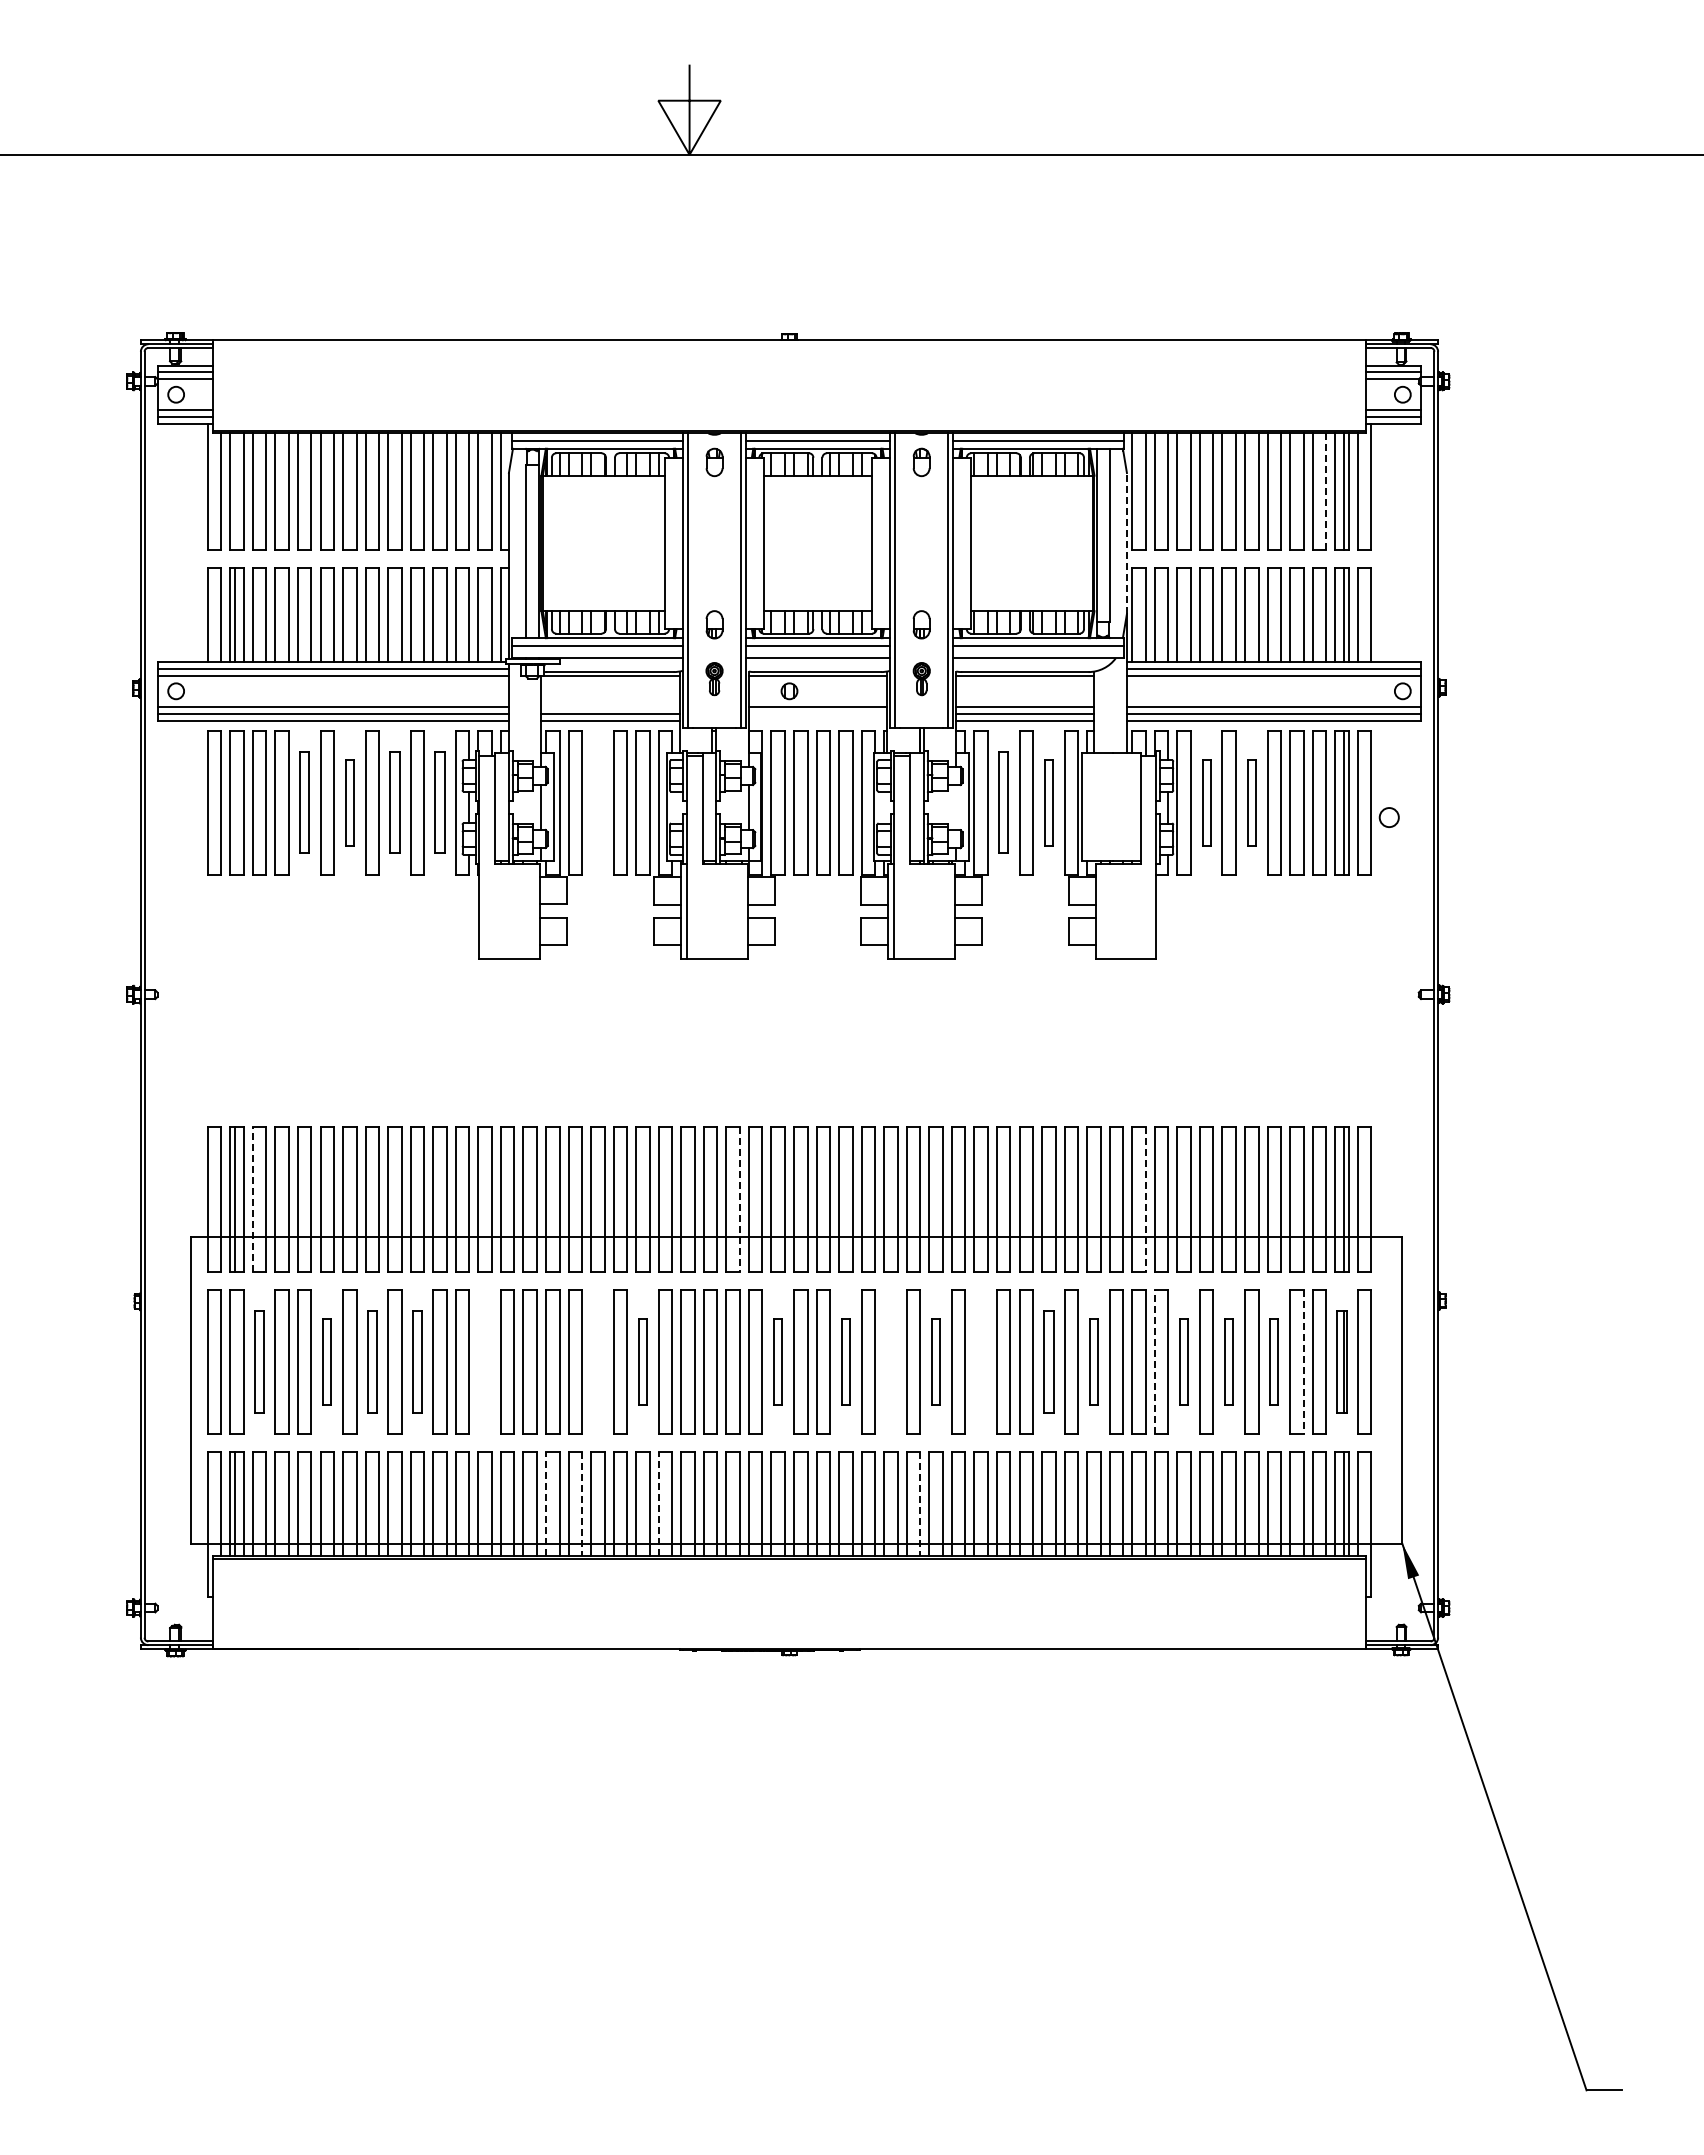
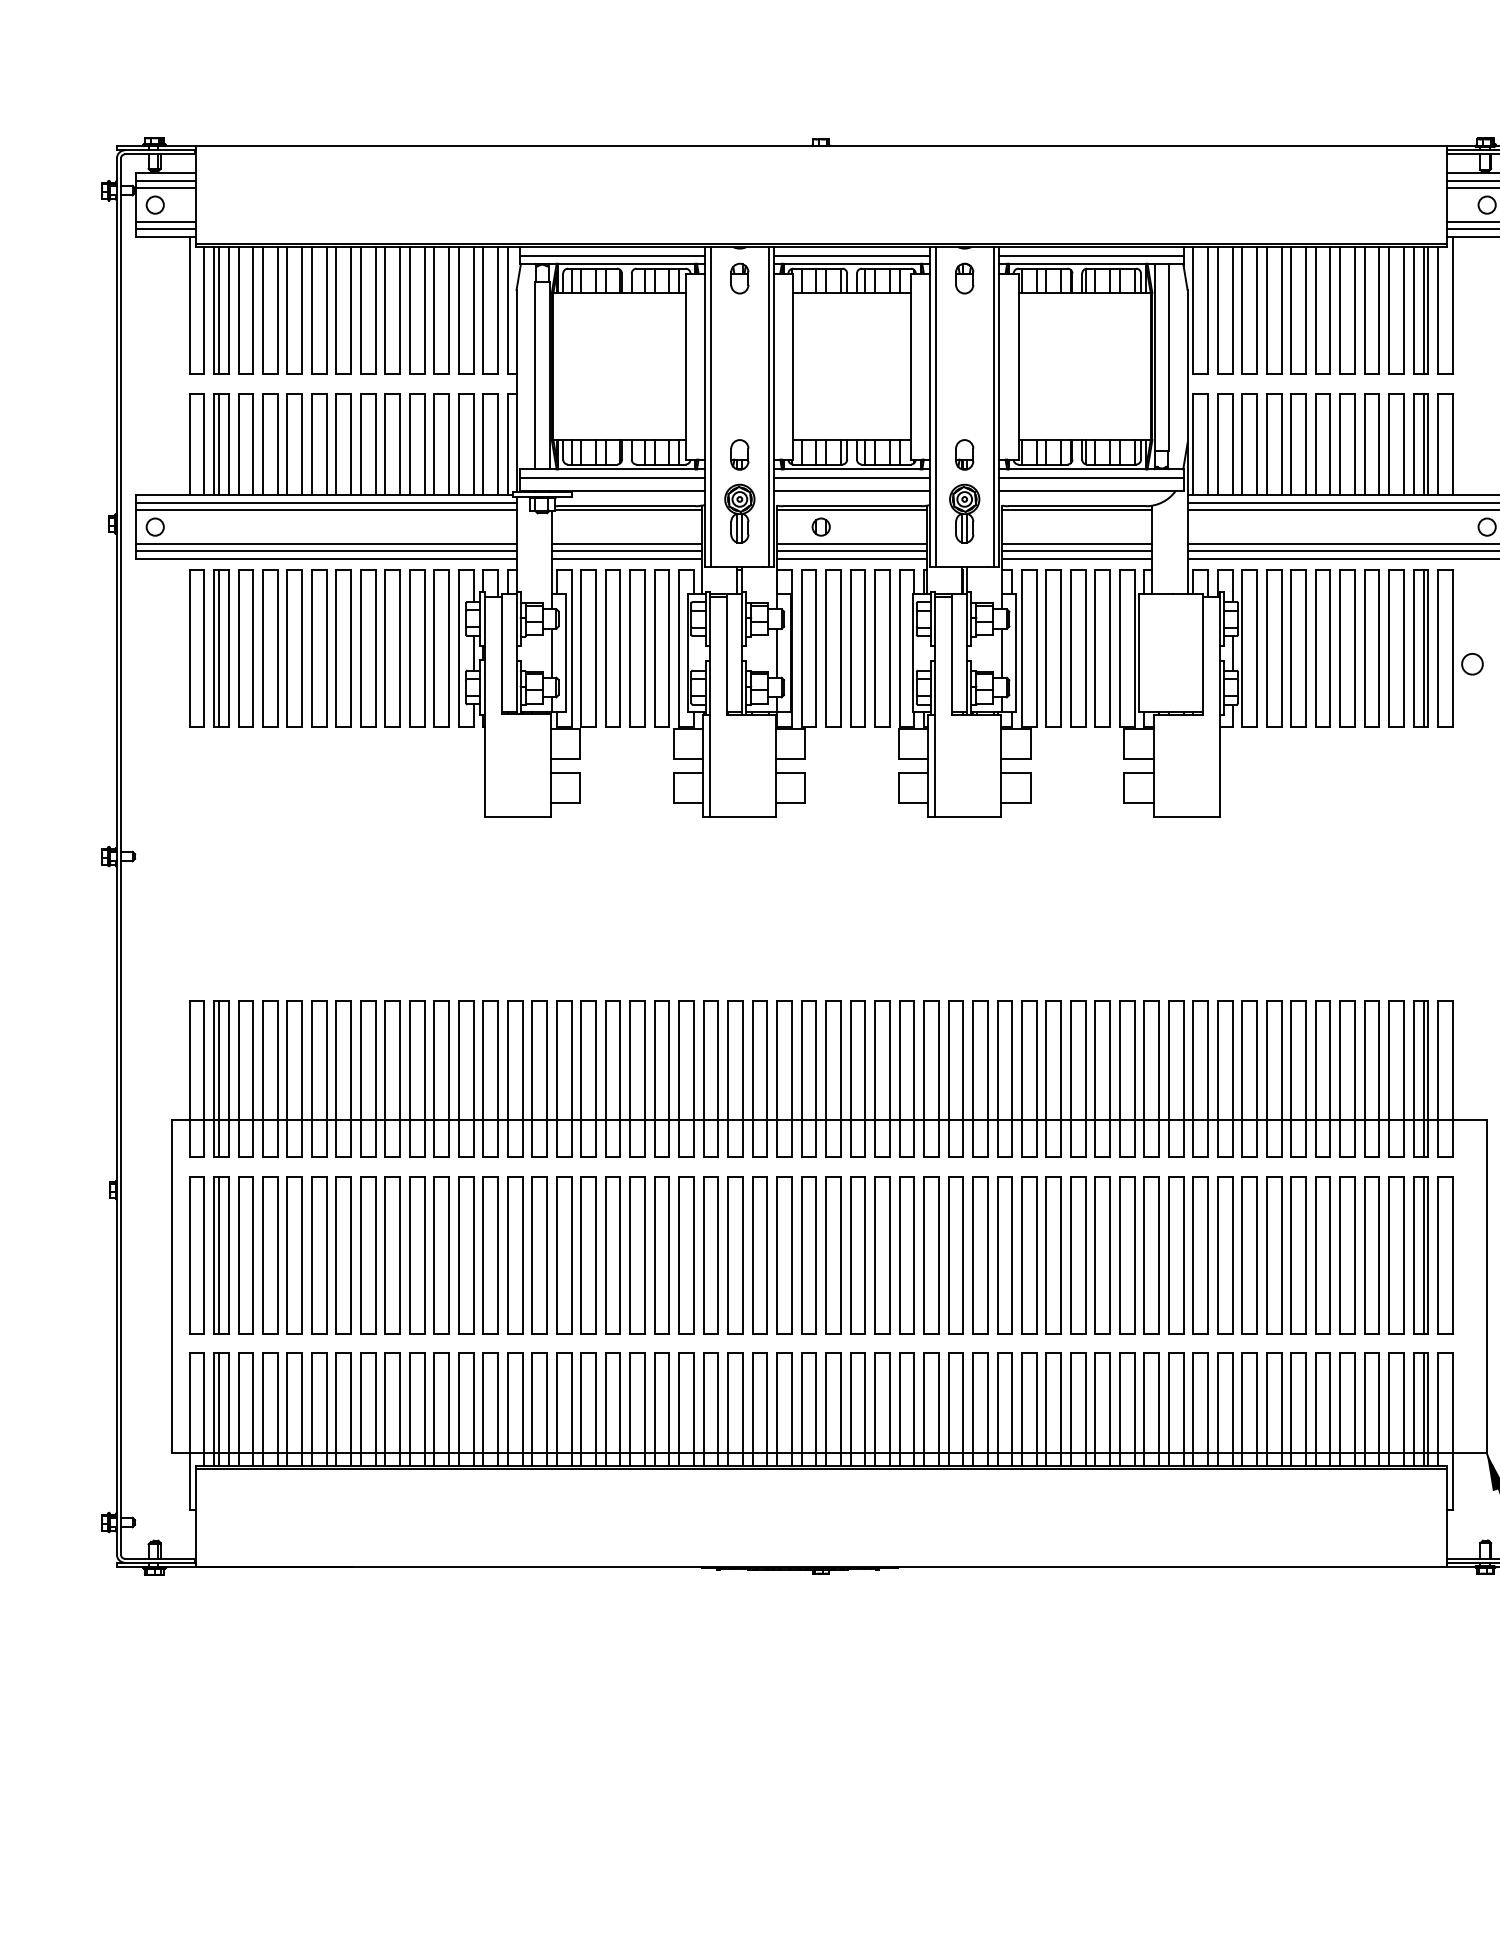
line: (234, 491) -> (218, 310), added
line: (1326, 492) -> (1404, 311), dashed -> solid
line: (1126, 542) -> (1187, 365), dashed -> solid
part: (714, 678) -> (739, 513), size x1.67
part: (921, 678) -> (964, 513), size x1.67
line: (610, 706) -> (626, 543), added
line: (817, 713) -> (851, 551), added
line: (817, 720) -> (851, 558), added
line: (234, 802) -> (218, 647), added
part: (304, 802) -> (294, 647), size x1.43
part: (349, 802) -> (343, 647), size x1.67
part: (394, 802) -> (392, 647), size x1.43
part: (439, 802) -> (441, 647), size x1.43
part: (597, 802) -> (612, 647), added
part: (1003, 802) -> (1053, 647), size x1.43
part: (1048, 802) -> (1102, 647), size x1.67
part: (1206, 802) -> (1273, 647), size x1.67
part: (1251, 802) -> (1322, 647), size x1.67
line: (956, 807) -> (1002, 653), added
line: (252, 1199) -> (238, 1078), dashed -> solid
line: (739, 1200) -> (766, 1080), dashed -> solid
line: (1145, 1200) -> (1207, 1080), dashed -> solid
line: (234, 1361) -> (218, 1254), added
part: (259, 1361) -> (245, 1254), size x1.43
part: (327, 1361) -> (319, 1254), size x1.67
part: (372, 1361) -> (368, 1254), size x1.43
part: (417, 1361) -> (417, 1254), size x1.43
part: (484, 1361) -> (490, 1254), added
part: (597, 1361) -> (612, 1254), added
part: (642, 1361) -> (661, 1254), size x1.67
part: (777, 1361) -> (808, 1254), size x1.67
part: (845, 1361) -> (882, 1254), size x1.67
part: (890, 1361) -> (930, 1254), added
part: (935, 1361) -> (979, 1254), size x1.67
part: (980, 1361) -> (1028, 1254), added
part: (1048, 1361) -> (1102, 1254), size x1.43
part: (1093, 1361) -> (1151, 1254), size x1.67
line: (1154, 1361) -> (1217, 1254), dashed -> solid
part: (1183, 1361) -> (1249, 1254), size x1.67
part: (1228, 1361) -> (1297, 1254), size x1.67
part: (1274, 1361) -> (1347, 1254), size x1.67
part: (1341, 1361) -> (1420, 1254), size x1.43
line: (1303, 1362) -> (1379, 1255), dashed -> solid
line: (545, 1504) -> (556, 1410), dashed -> solid
line: (582, 1504) -> (596, 1410), dashed -> solid
line: (658, 1504) -> (678, 1410), dashed -> solid
line: (920, 1504) -> (963, 1410), dashed -> solid

